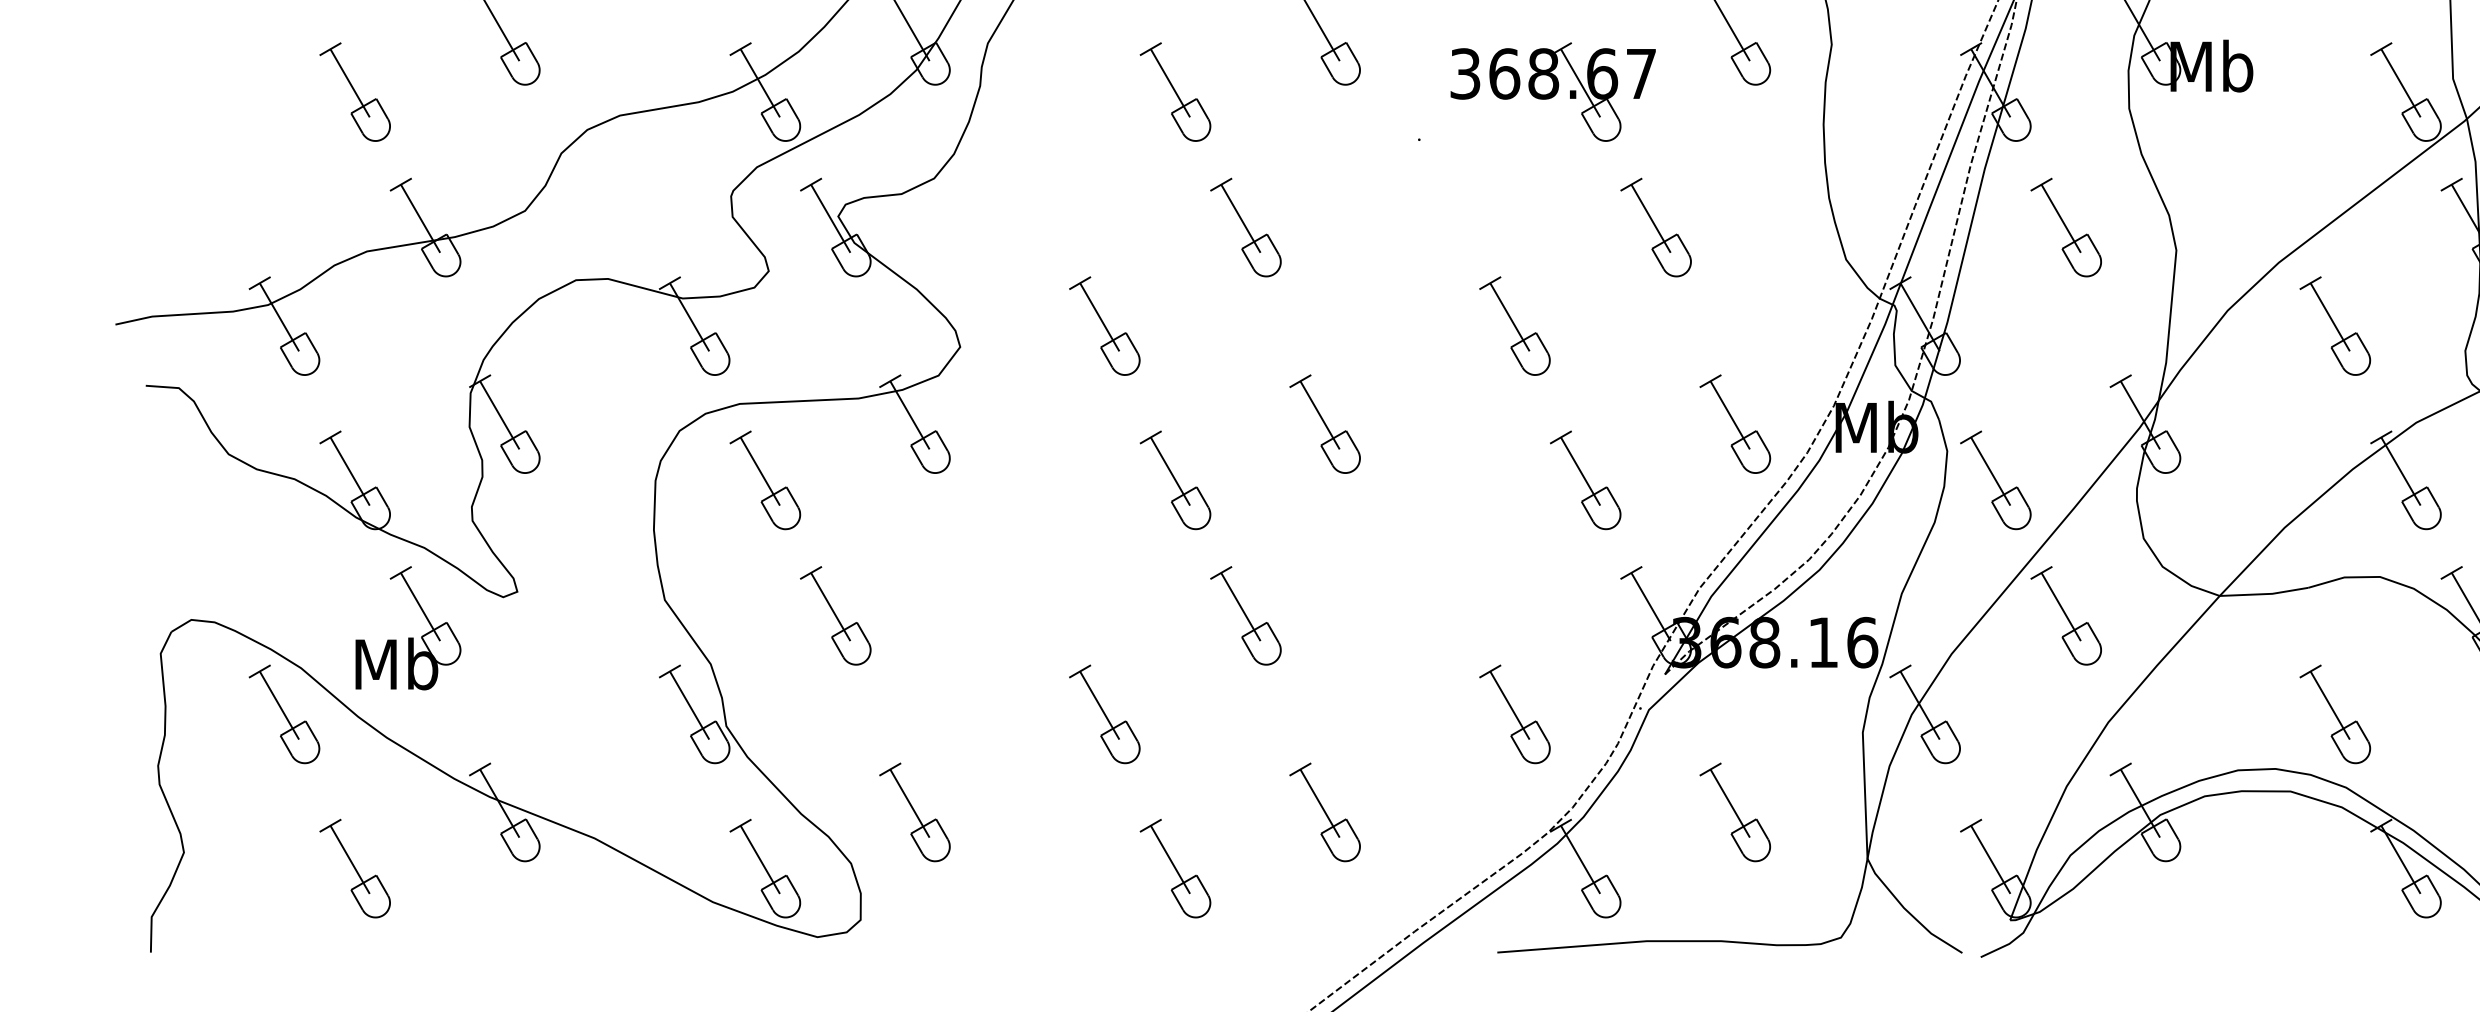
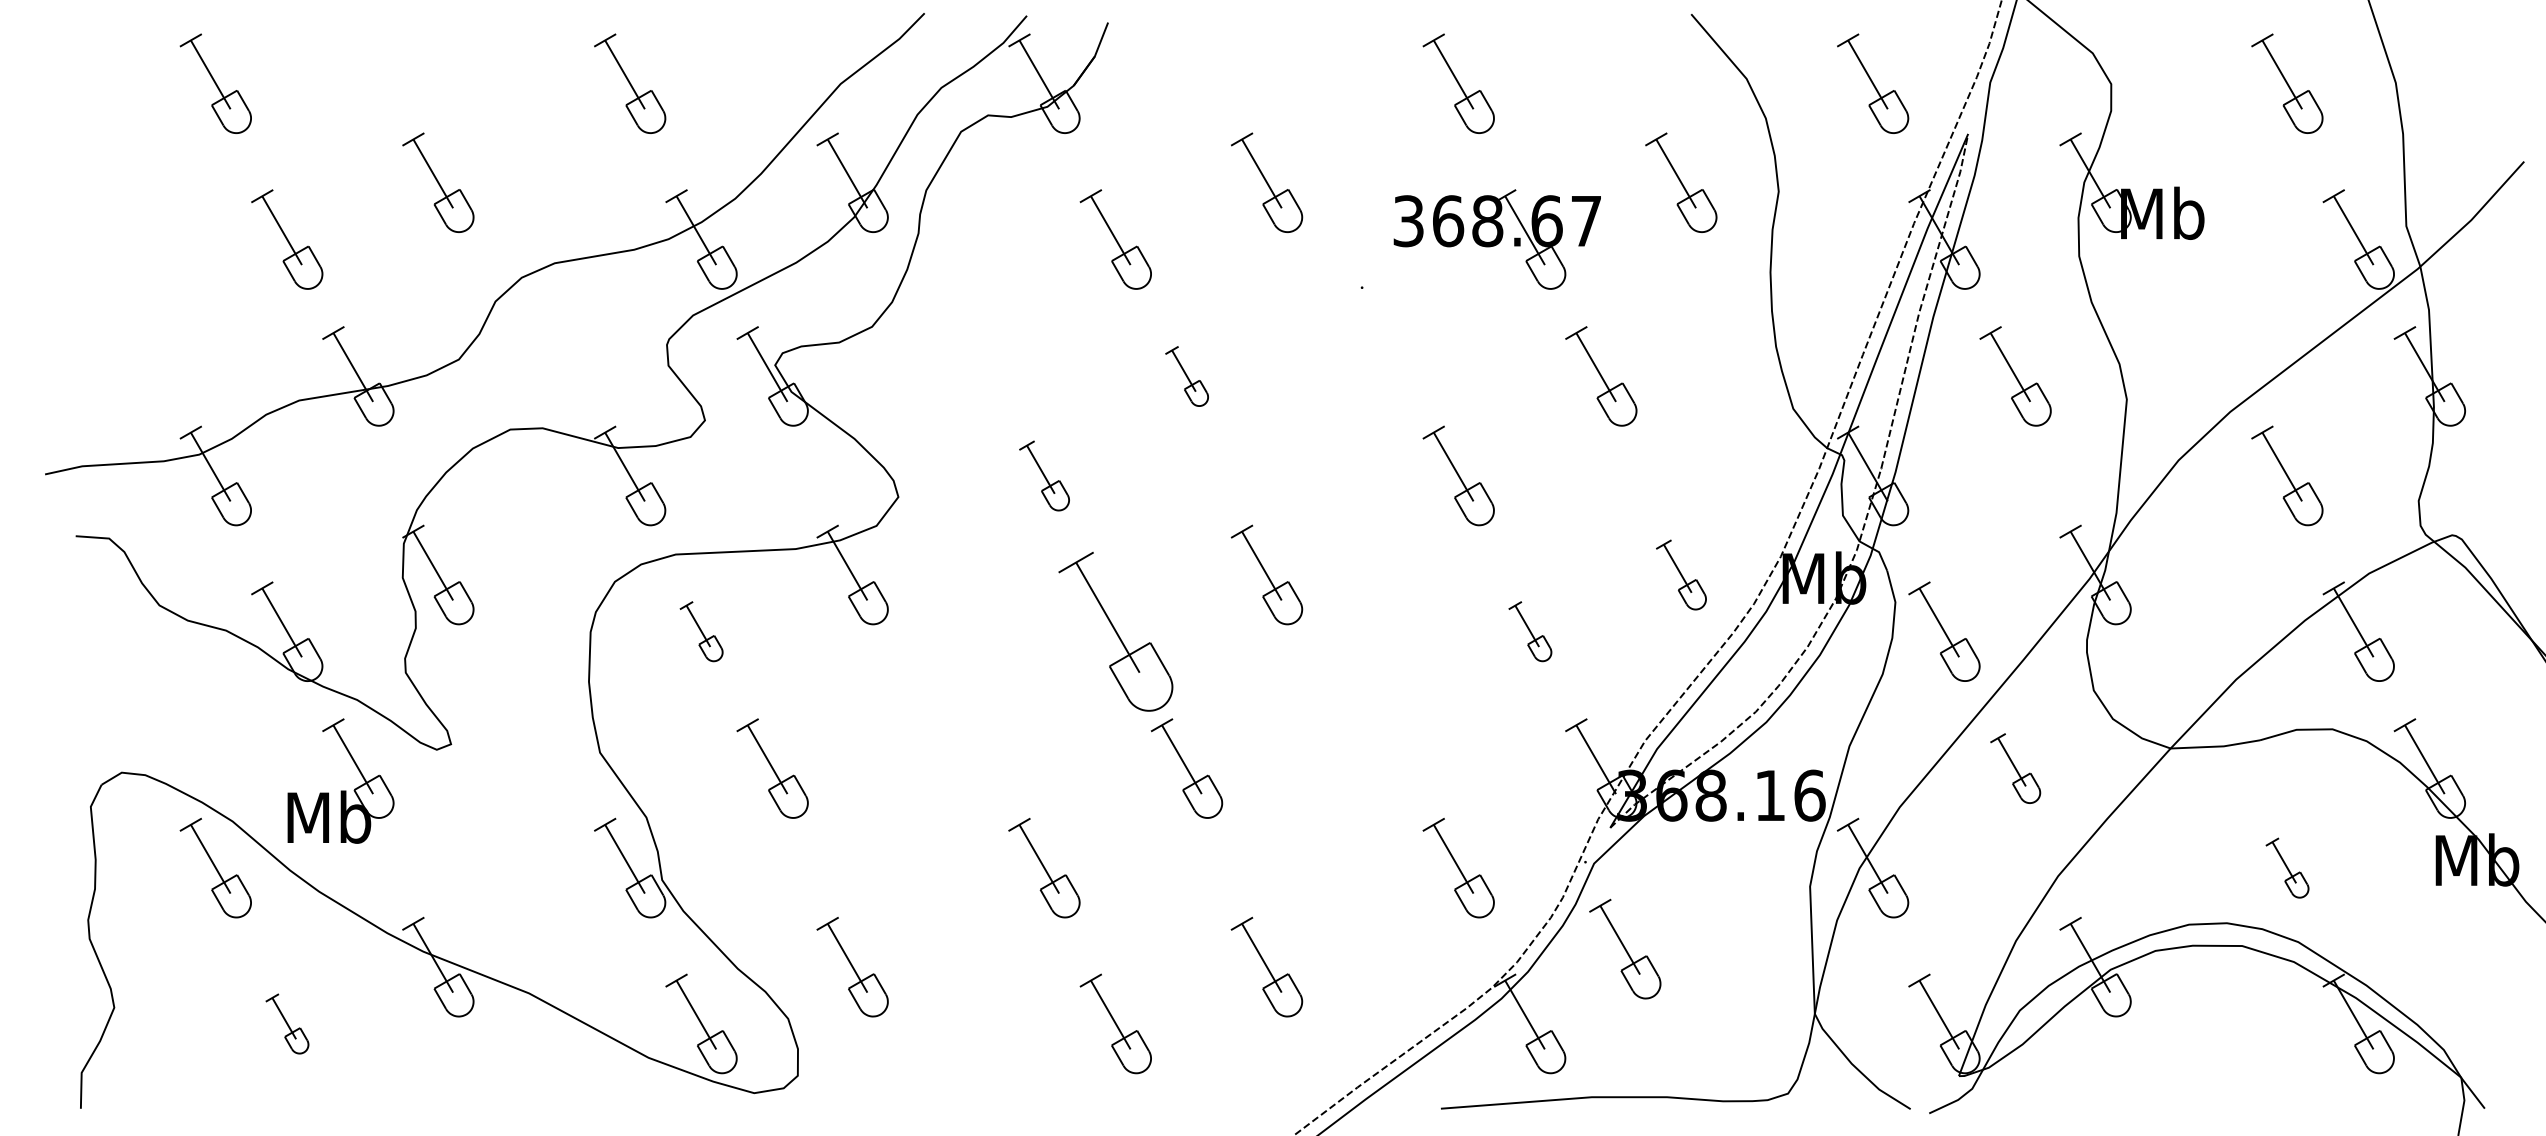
part: (1245, 227) -> (1186, 376), size x0.6
part: (1104, 325) -> (1044, 475), size x0.7
part: (1735, 423) -> (1681, 574), size x0.7
part: (765, 480) -> (701, 631), size x0.6
part: (1175, 480) -> (1115, 631), size x1.6
part: (1586, 480) -> (1530, 631), size x0.6
part: (2066, 615) -> (2015, 768), size x0.7
part: (2335, 713) -> (2287, 867), size x0.6
part: (1735, 811) -> (1625, 948), moved
part: (355, 868) -> (287, 1023), size x0.6

